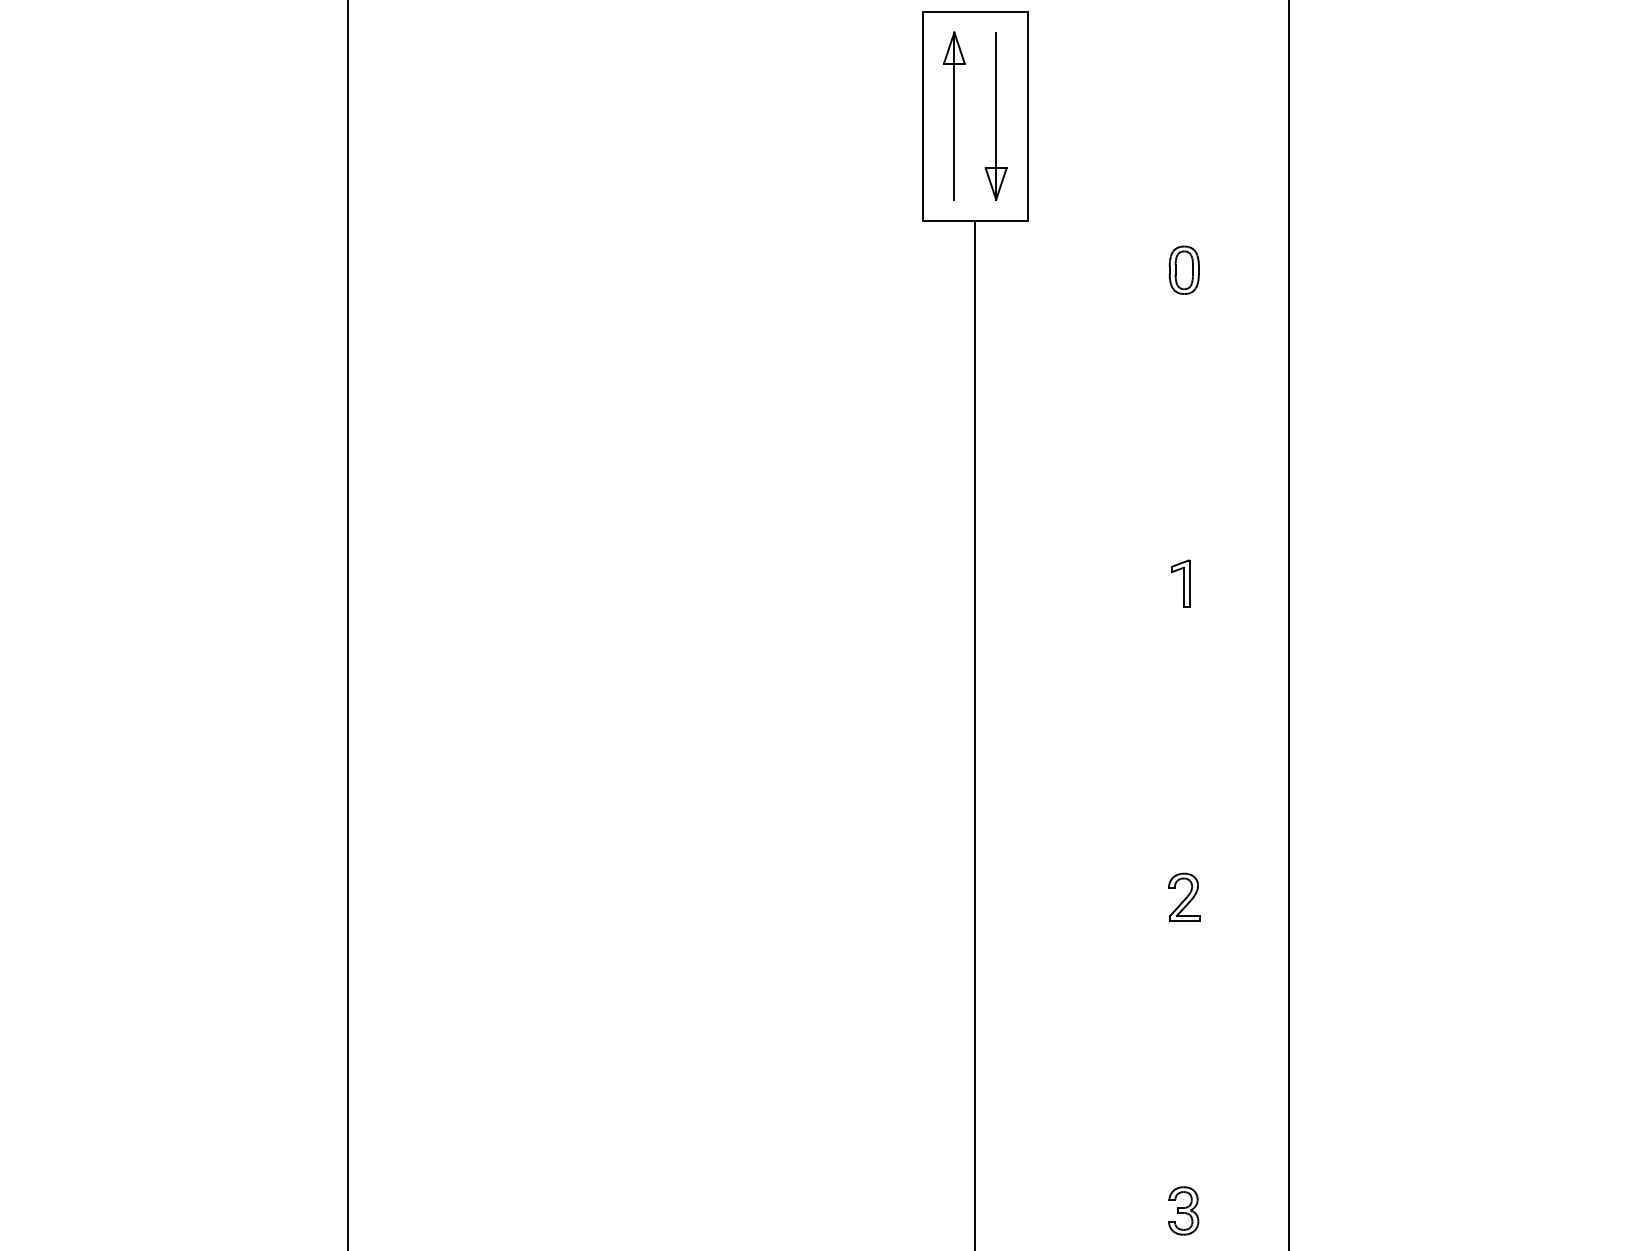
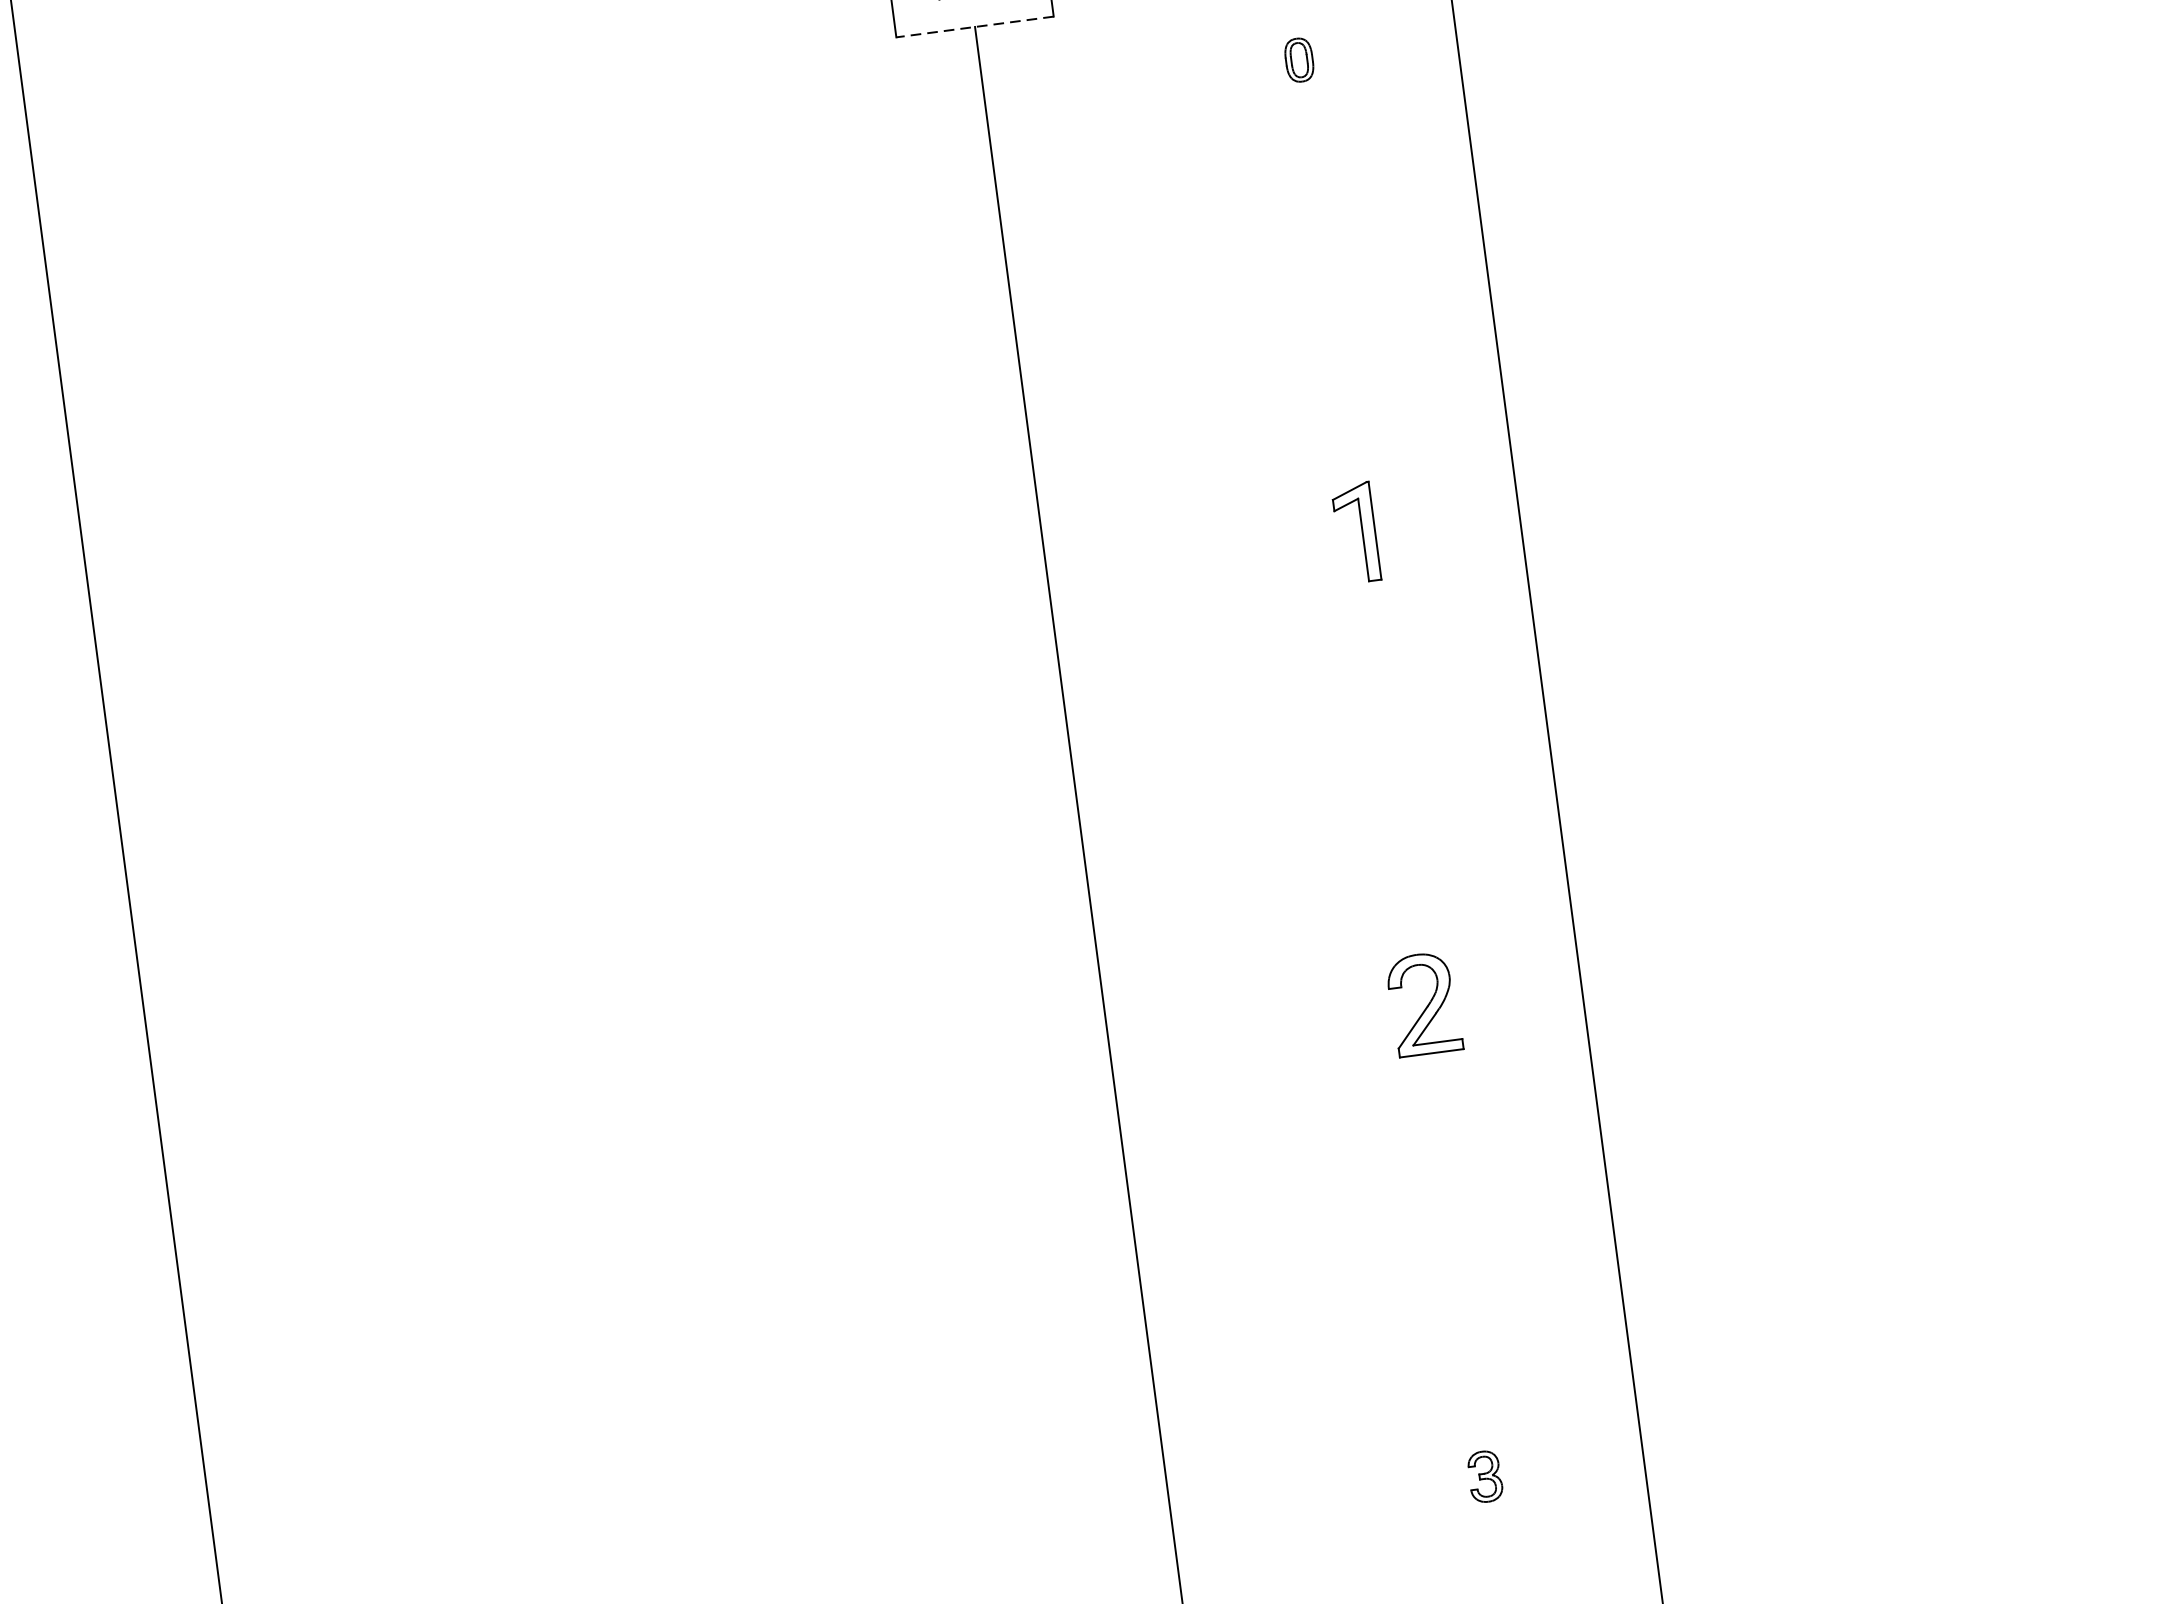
line: (974, 220) -> (973, 26), solid -> dashed
part: (1183, 269) -> (1298, 59), size x0.6
part: (1180, 583) -> (1355, 532), size x1.4
part: (1184, 896) -> (1423, 1003), size x1.4
part: (1183, 1210) -> (1484, 1476), size x0.7

